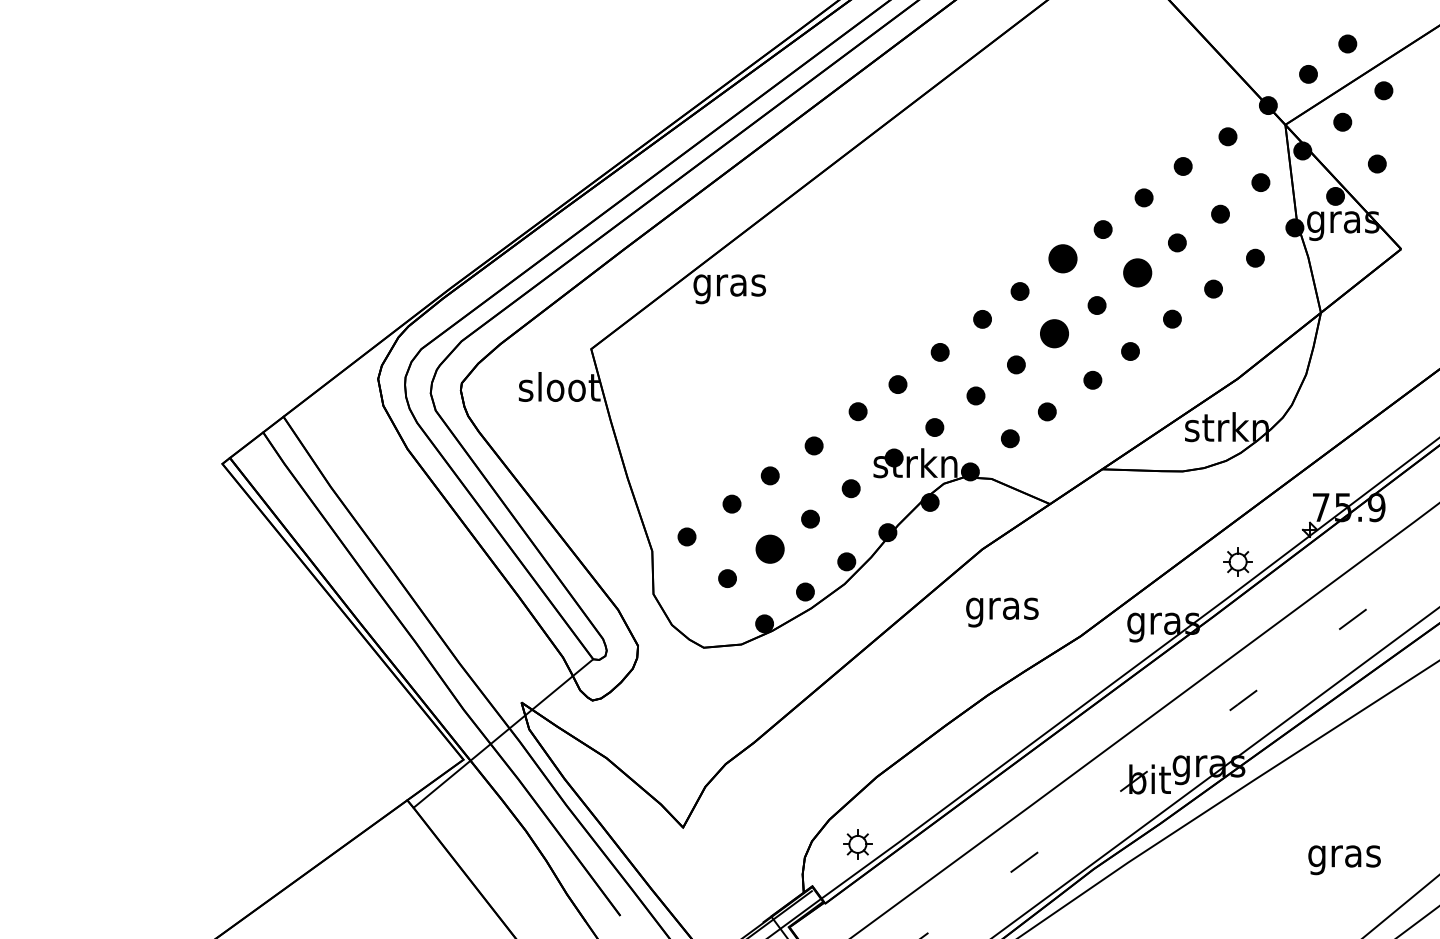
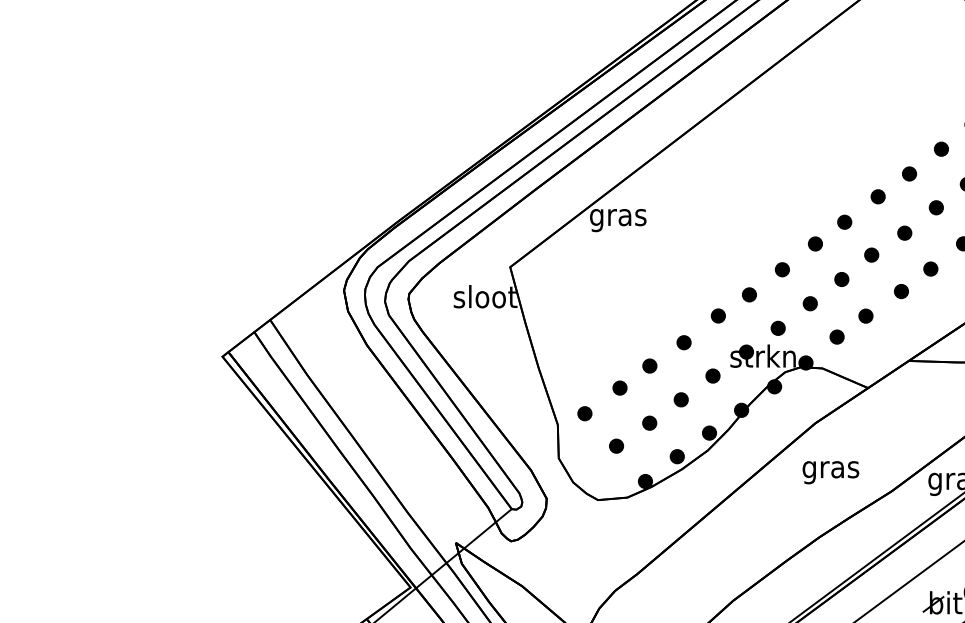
part: (1062, 258) -> (877, 196), size x0.62
part: (1137, 272) -> (936, 207), size x0.62
part: (1054, 333) -> (871, 255), size x0.62
part: (769, 548) -> (649, 422), size x0.62

